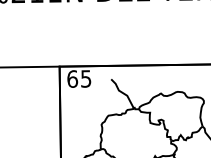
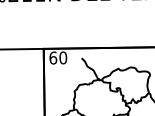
text: (86, 78) -> (63, 57), 65 -> 60

